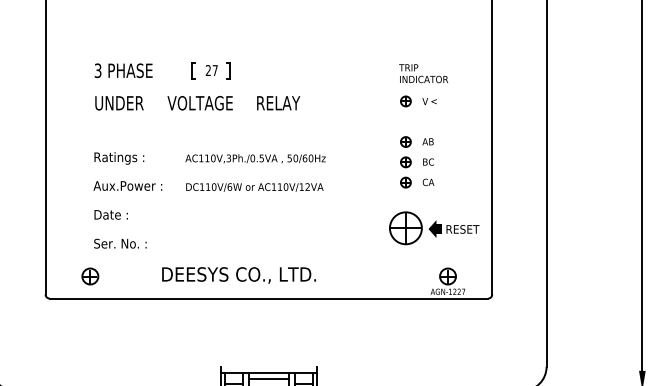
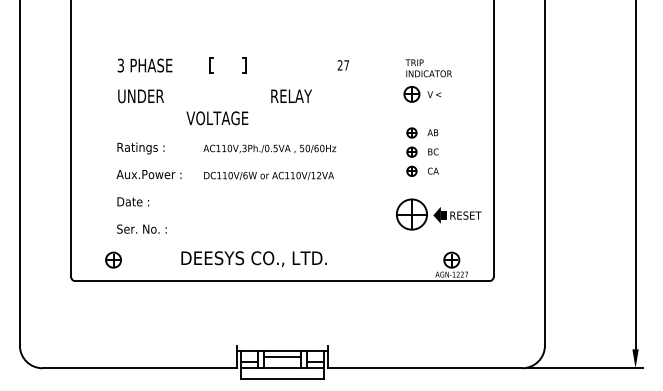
text: (210, 70) -> (342, 65), moved
part: (405, 101) -> (411, 94), size x1.6
text: (200, 103) -> (217, 118), moved

